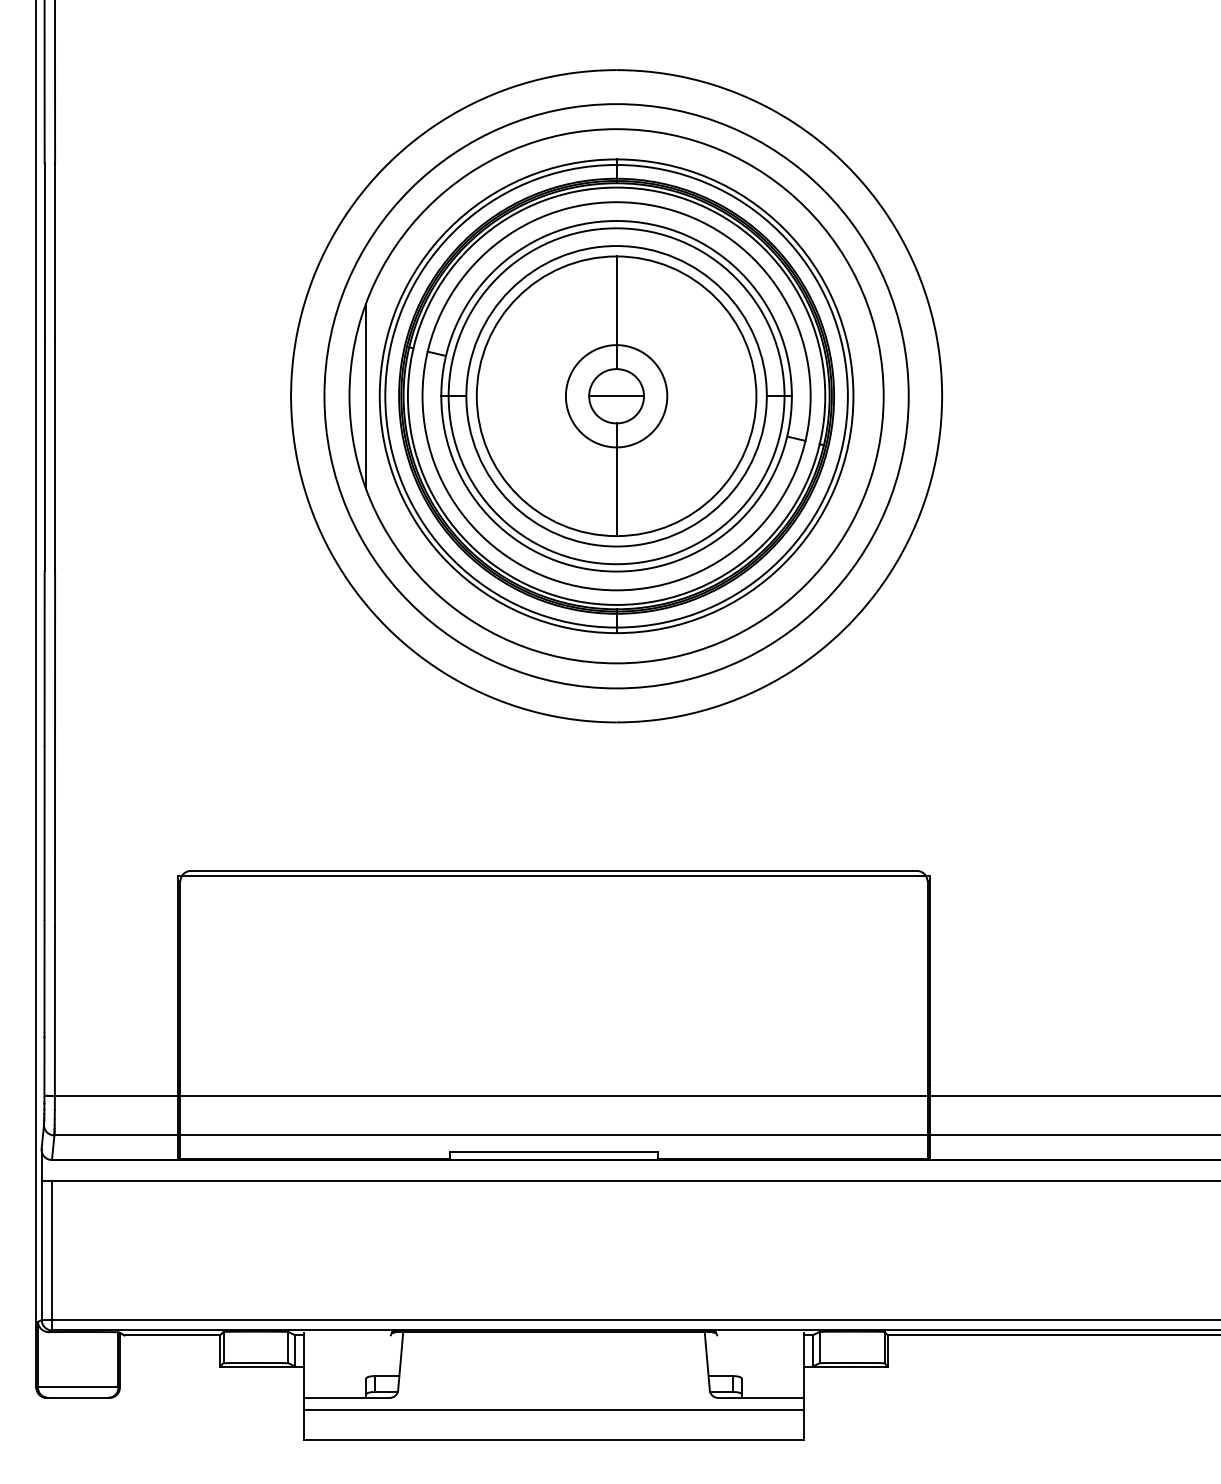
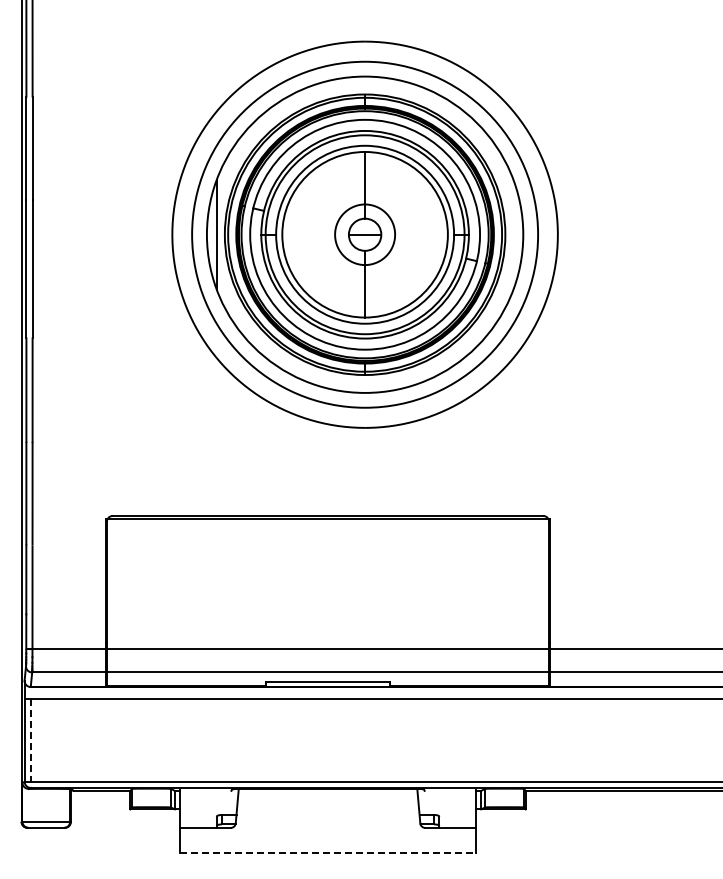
line: (51, 1257) -> (30, 744), solid -> dashed
line: (553, 1410) -> (327, 835), removed
line: (554, 1439) -> (328, 852), solid -> dashed

